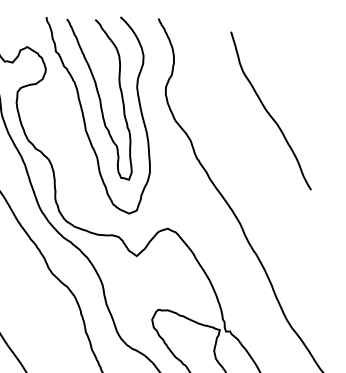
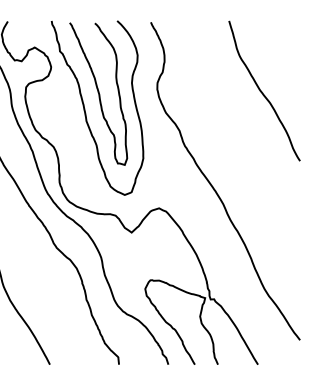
curve: (268, 111) -> (262, 91), moved

